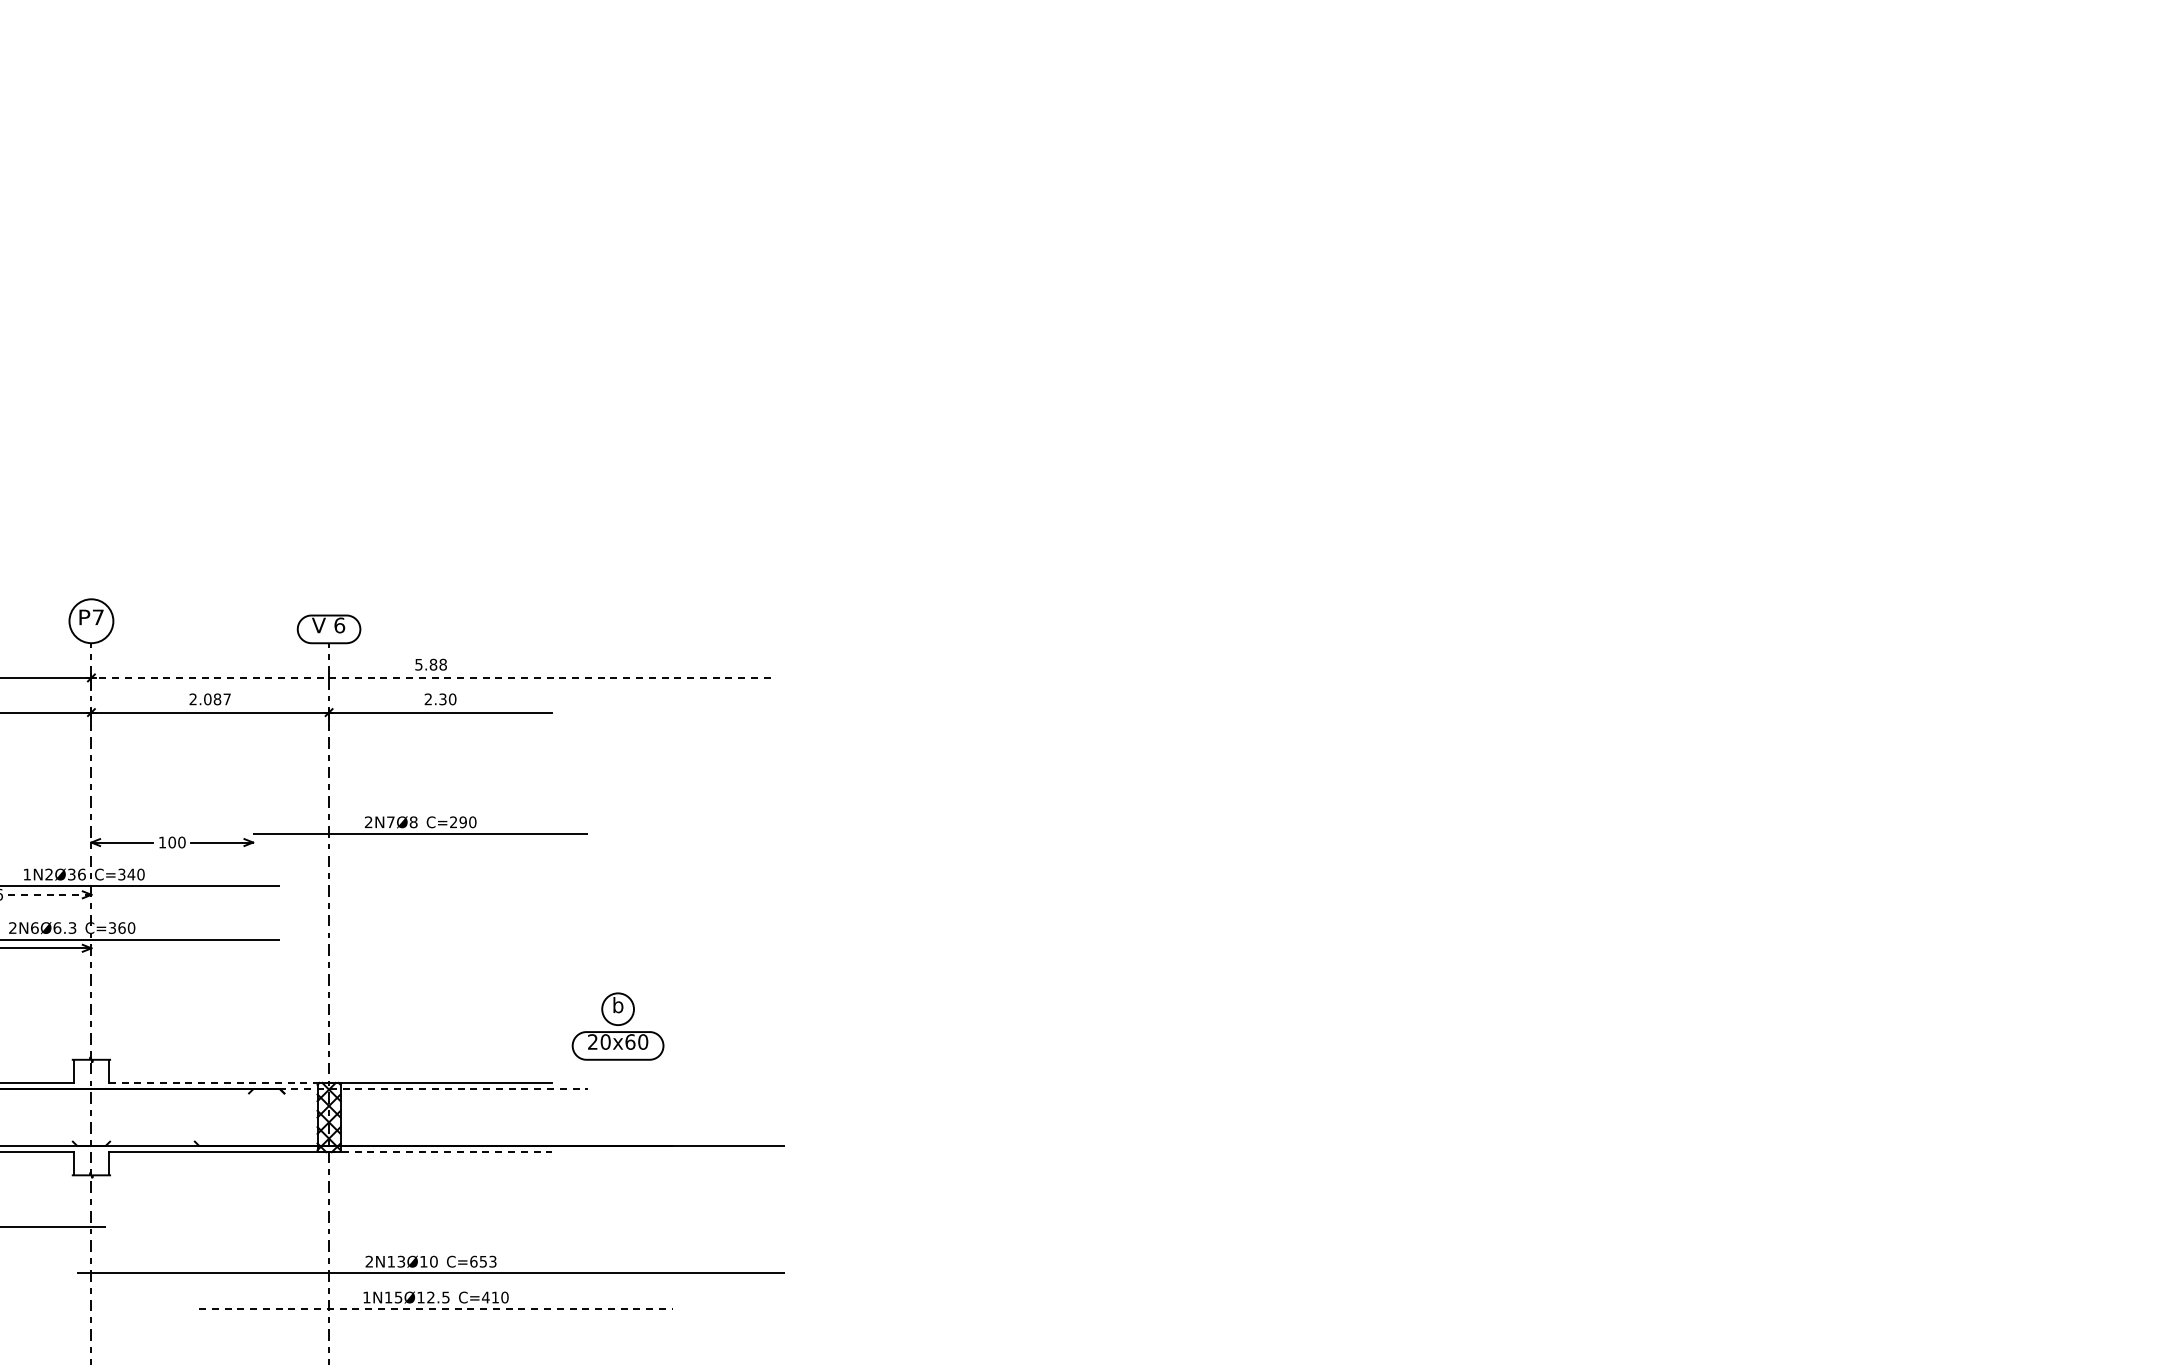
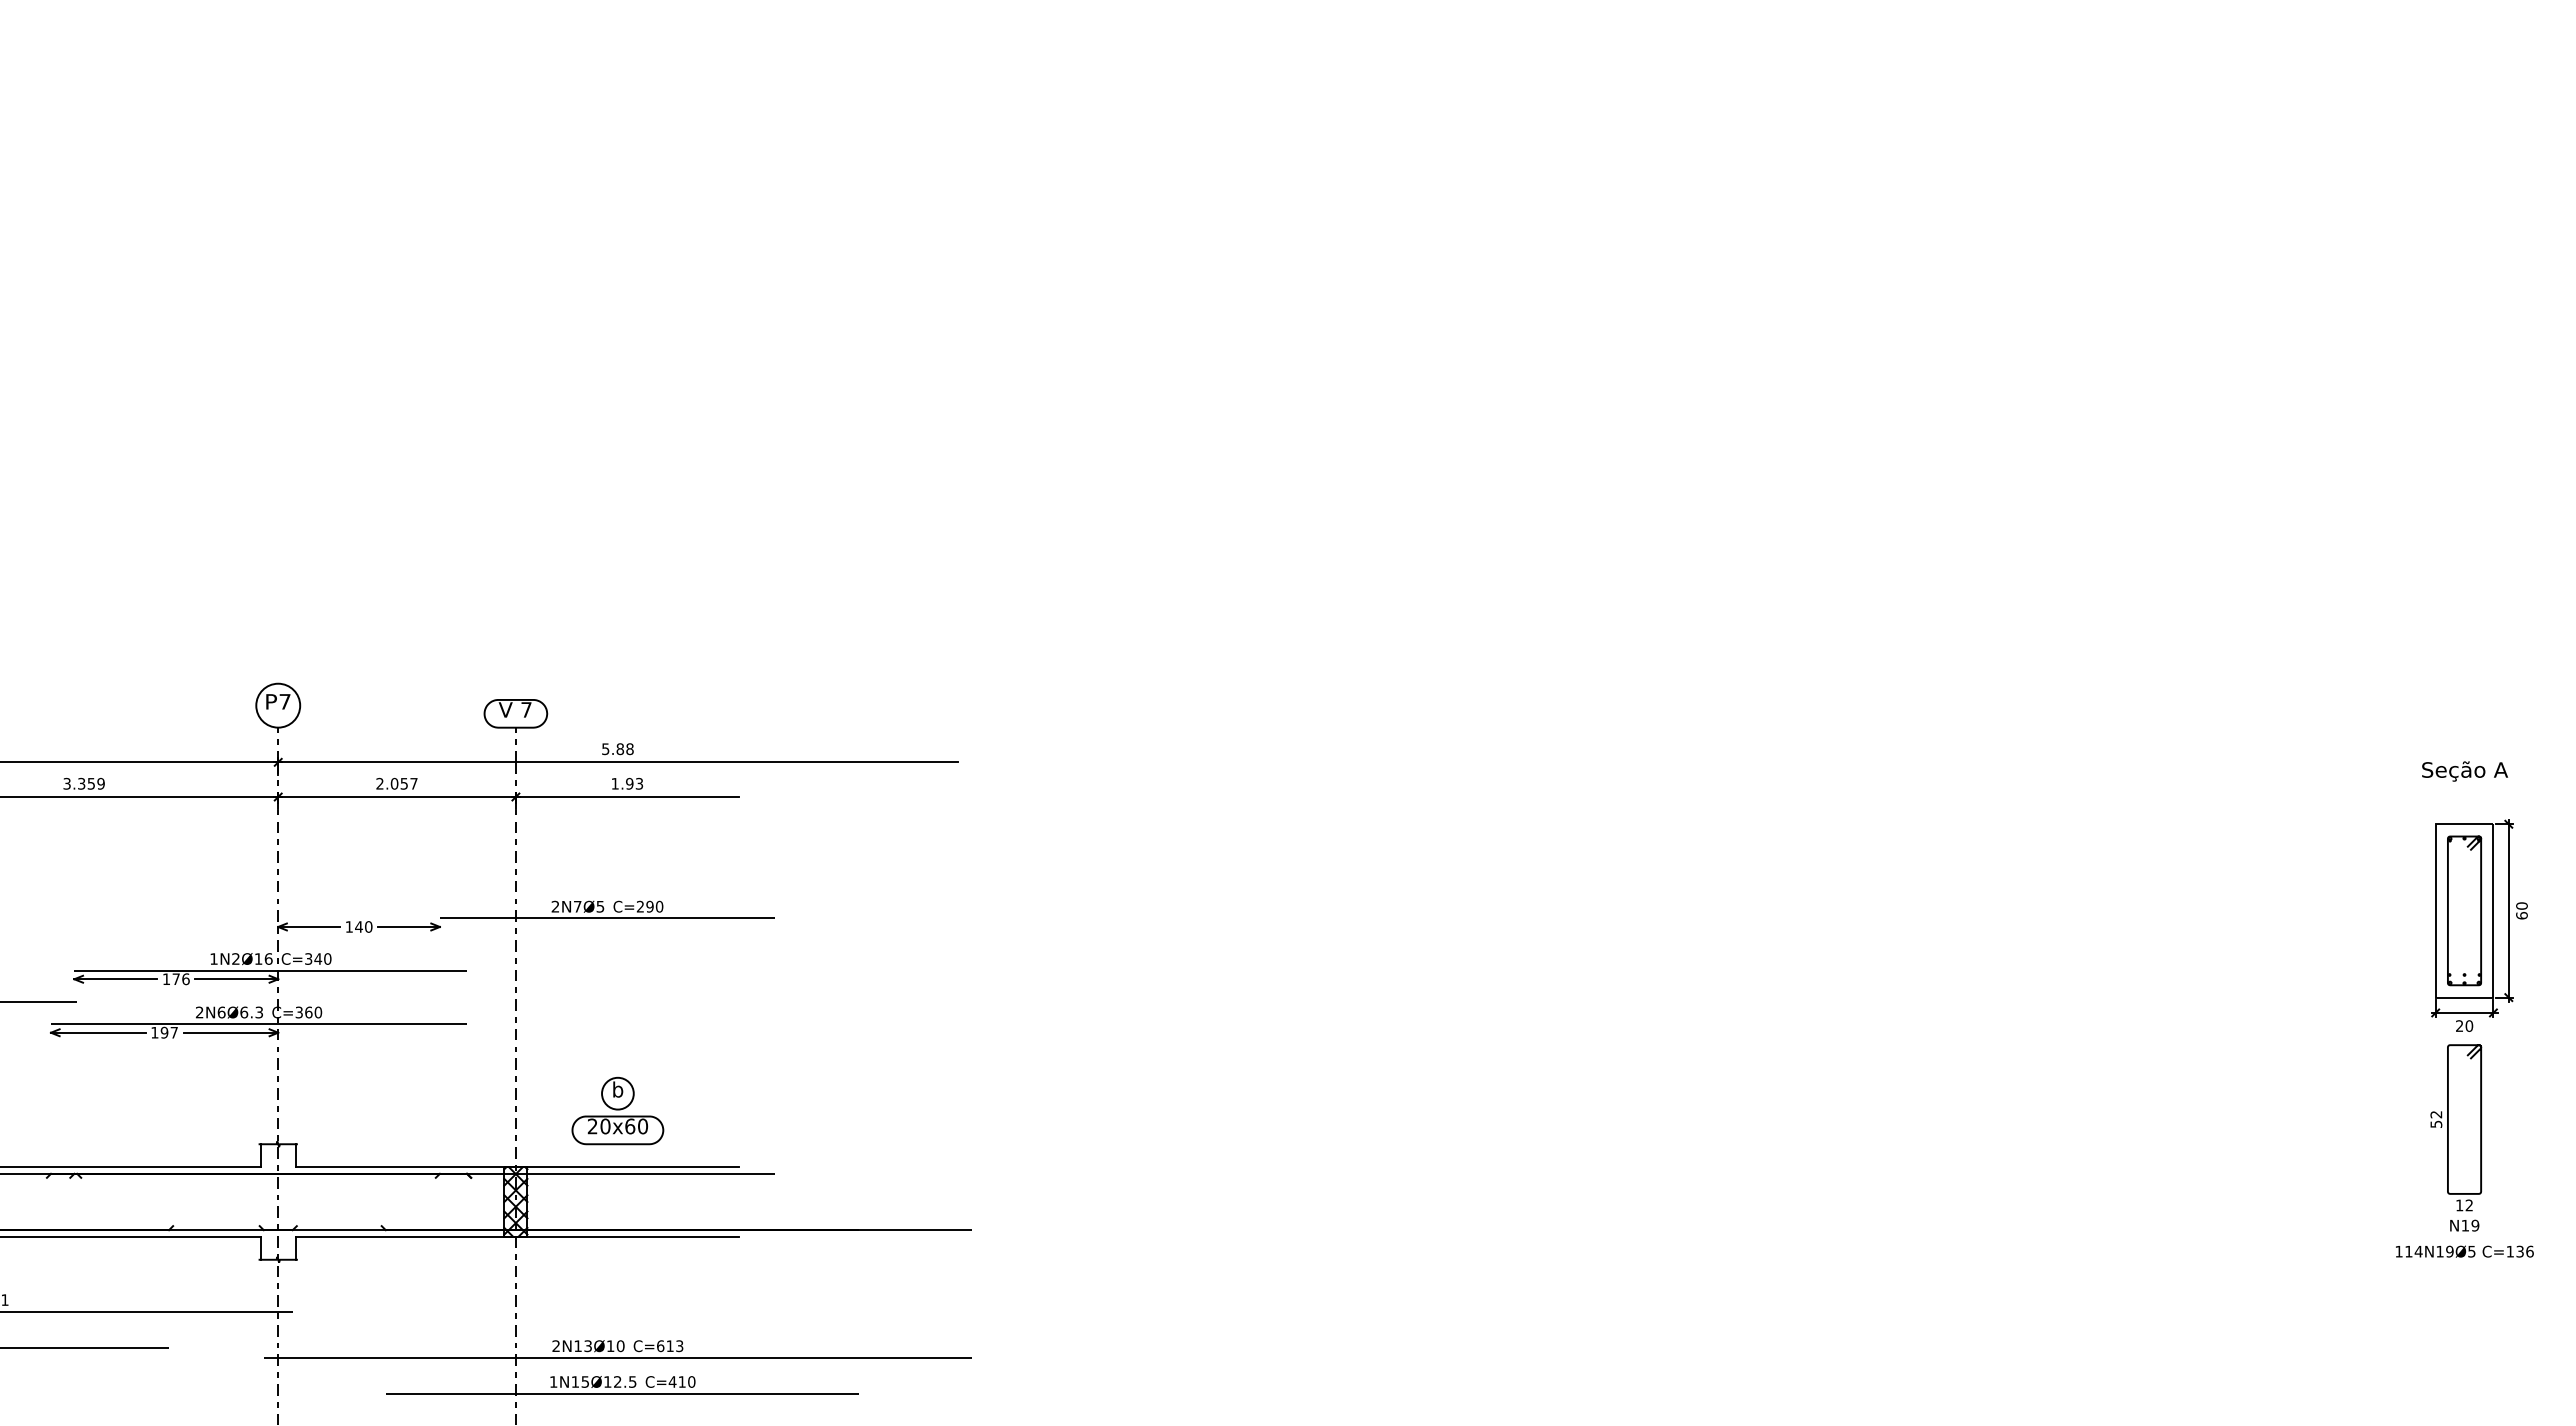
text: (339, 625) -> (526, 709), 6 -> 7
line: (430, 678) -> (617, 762), dashed -> solid
text: (217, 699) -> (404, 783), 2.087 -> 2.057
text: (440, 699) -> (627, 783), 2.30 -> 1.93
text: (413, 822) -> (600, 906), 2N7Ø8 -> 2N7Ø5
text: (171, 842) -> (358, 926), 100 -> 140
text: (71, 874) -> (258, 958), 1N2Ø36 -> 1N2Ø16
line: (49, 895) -> (236, 979), dashed -> solid
part: (617, 1026) -> (617, 1110), moved
line: (219, 1083) -> (406, 1167), dashed -> solid
line: (420, 1089) -> (607, 1173), dashed -> solid
line: (440, 1152) -> (627, 1236), dashed -> solid
text: (482, 1262) -> (669, 1346), C=653 -> C=613
line: (435, 1309) -> (622, 1393), dashed -> solid

